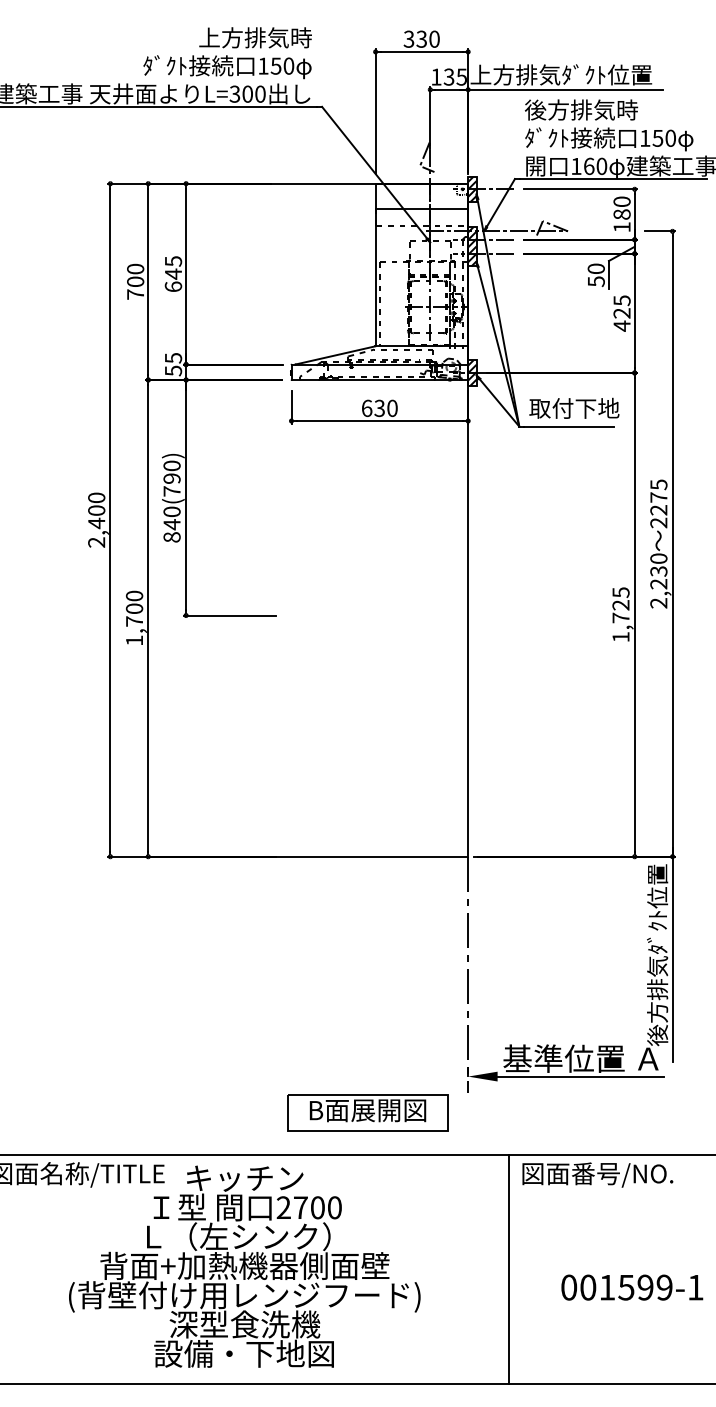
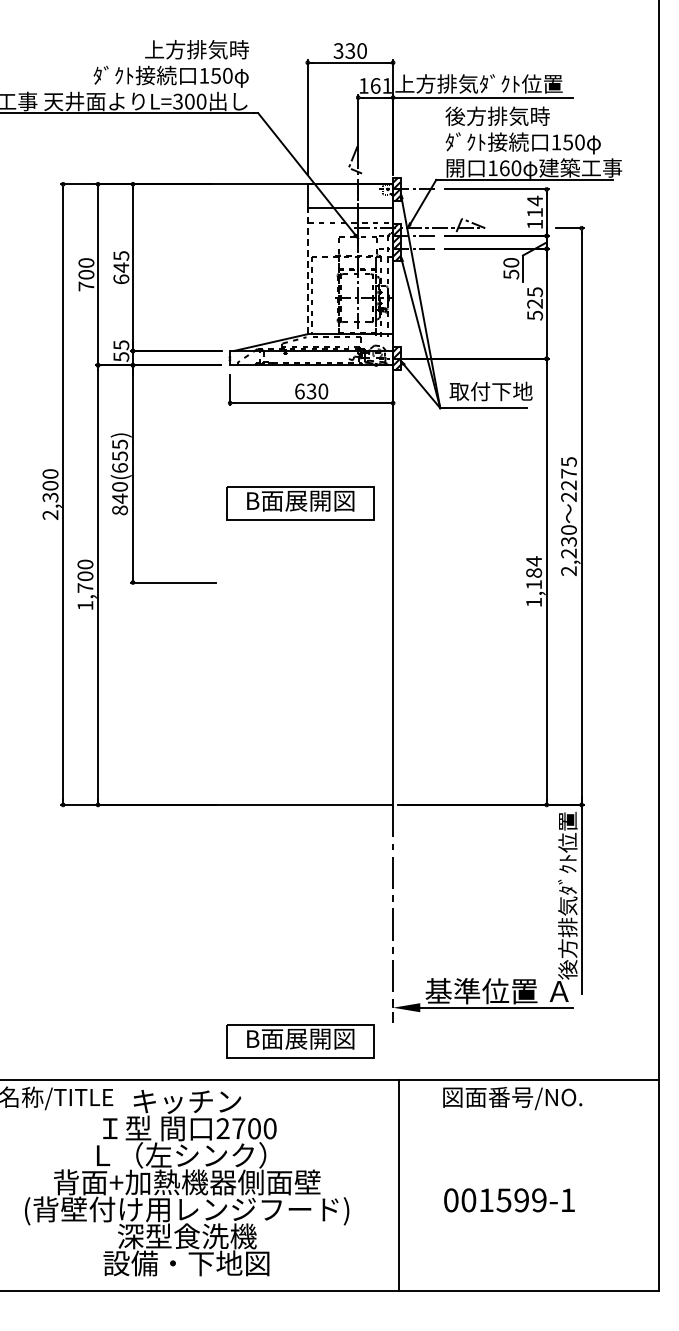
text: (454, 76) -> (380, 85), 135 -> 161
text: (622, 207) -> (535, 206), 180 -> 114
line: (375, 277) -> (307, 270), solid -> dashed
text: (622, 326) -> (535, 315), 425 -> 525
text: (171, 477) -> (119, 455), 840(790) -> 840(655)
text: (96, 523) -> (50, 497), 2,400 -> 2,300
part: (367, 529) -> (300, 503), added
text: (621, 604) -> (534, 572), 1,725 -> 1,184
line: (508, 1269) -> (398, 1185), moved
text: (632, 1287) -> (509, 1200), moved

